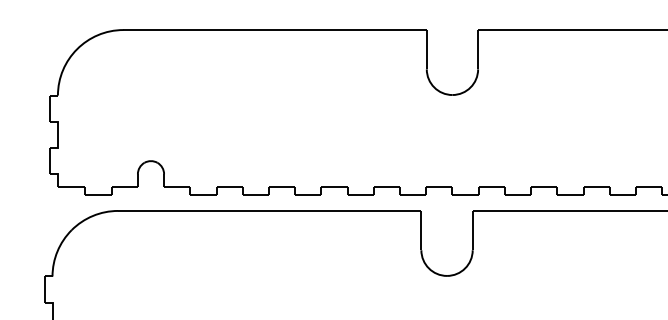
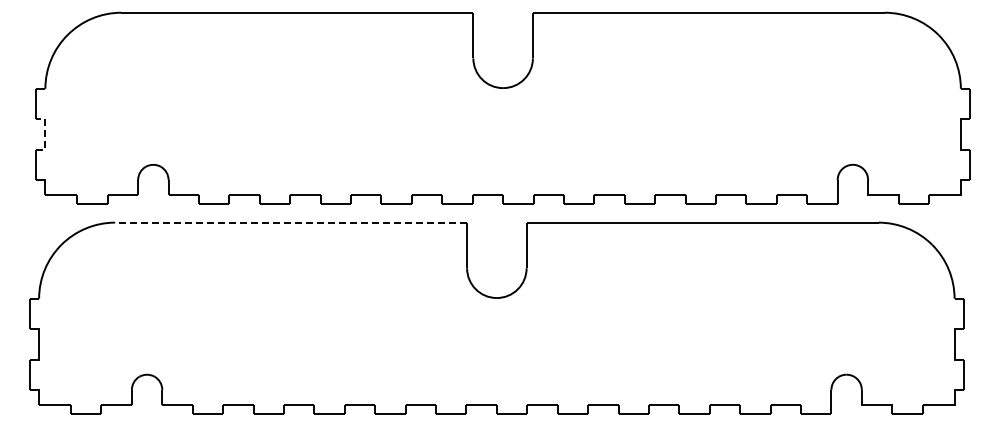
line: (58, 134) -> (45, 133), solid -> dashed
line: (270, 210) -> (291, 222), solid -> dashed

